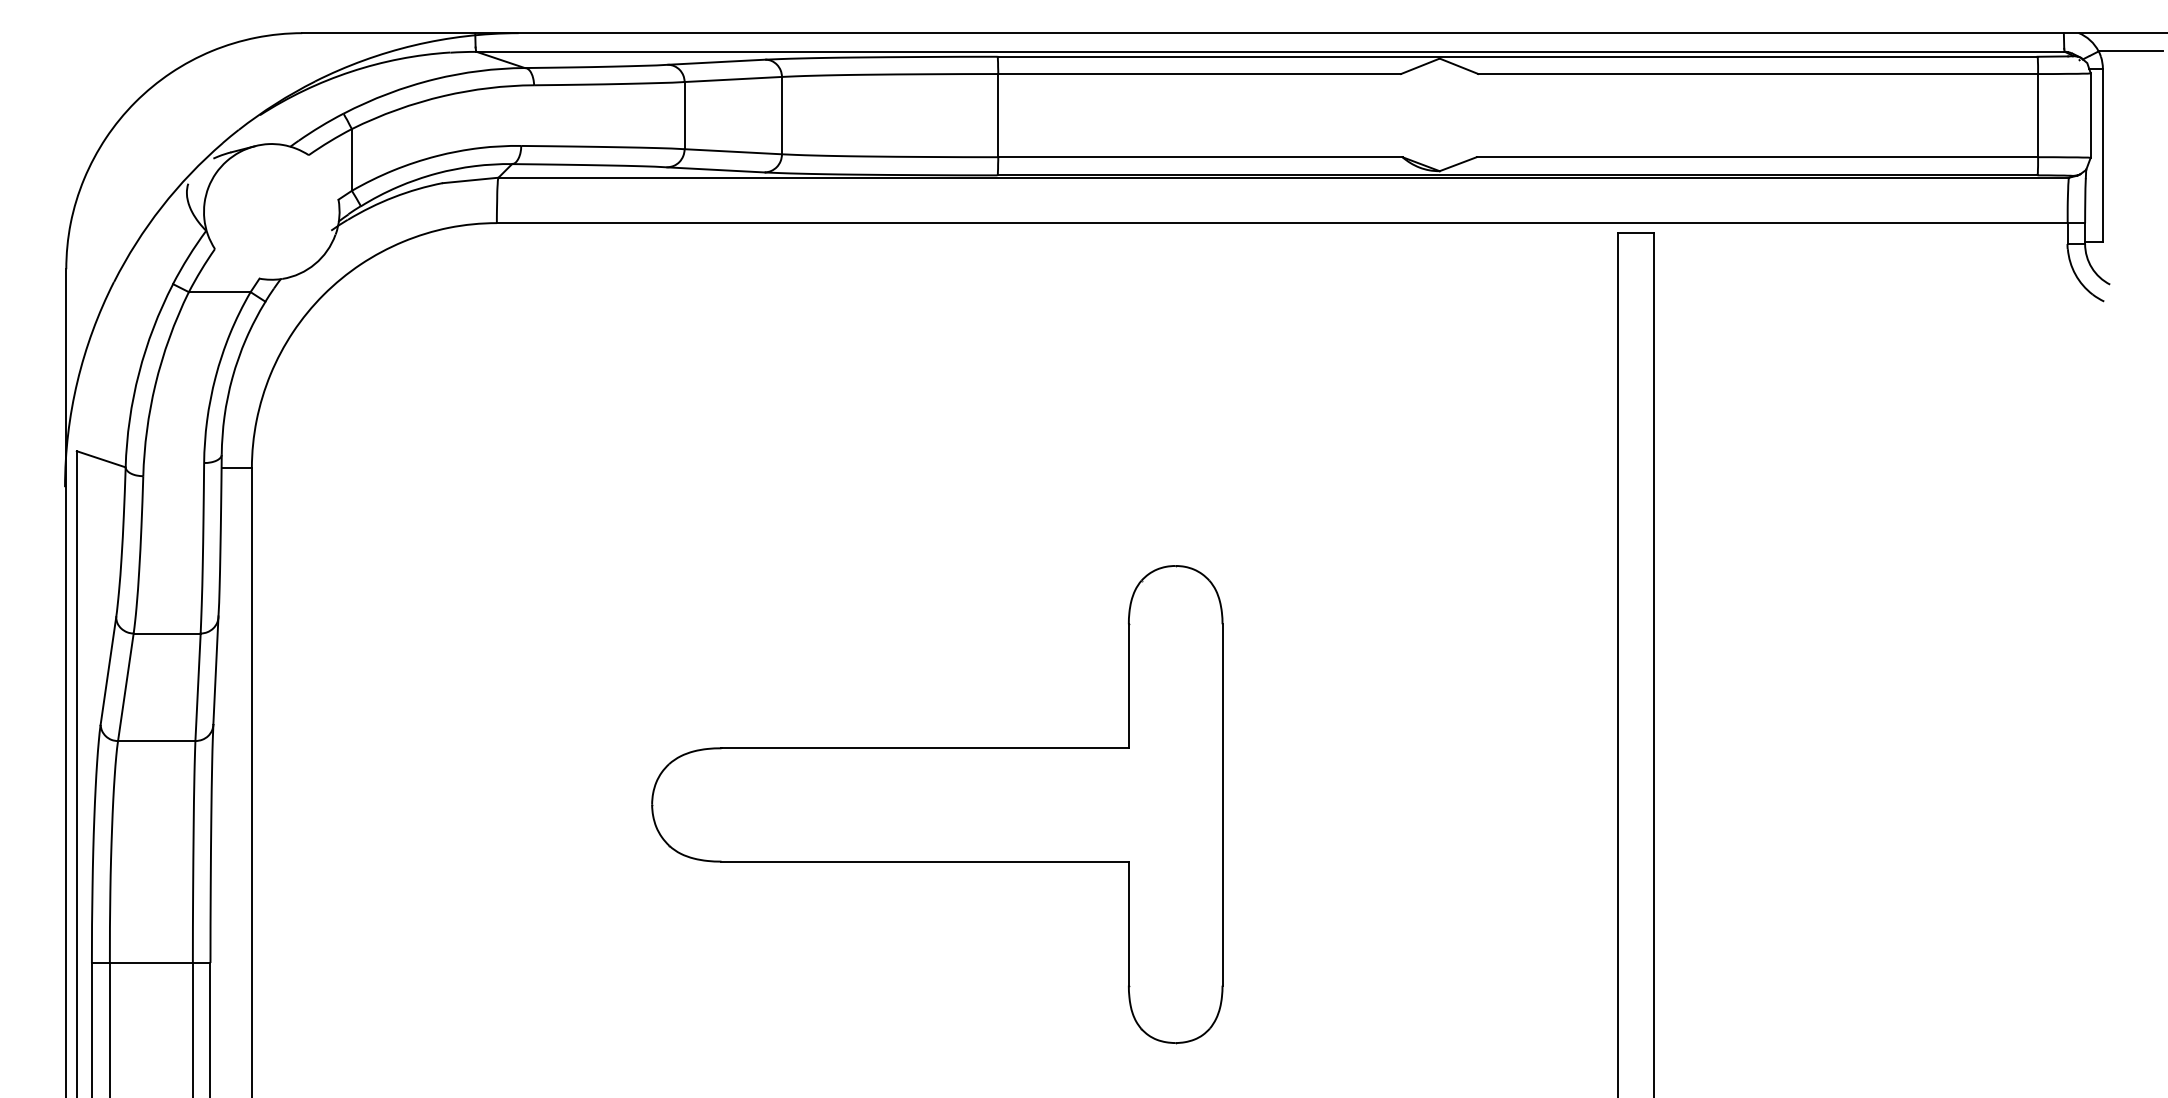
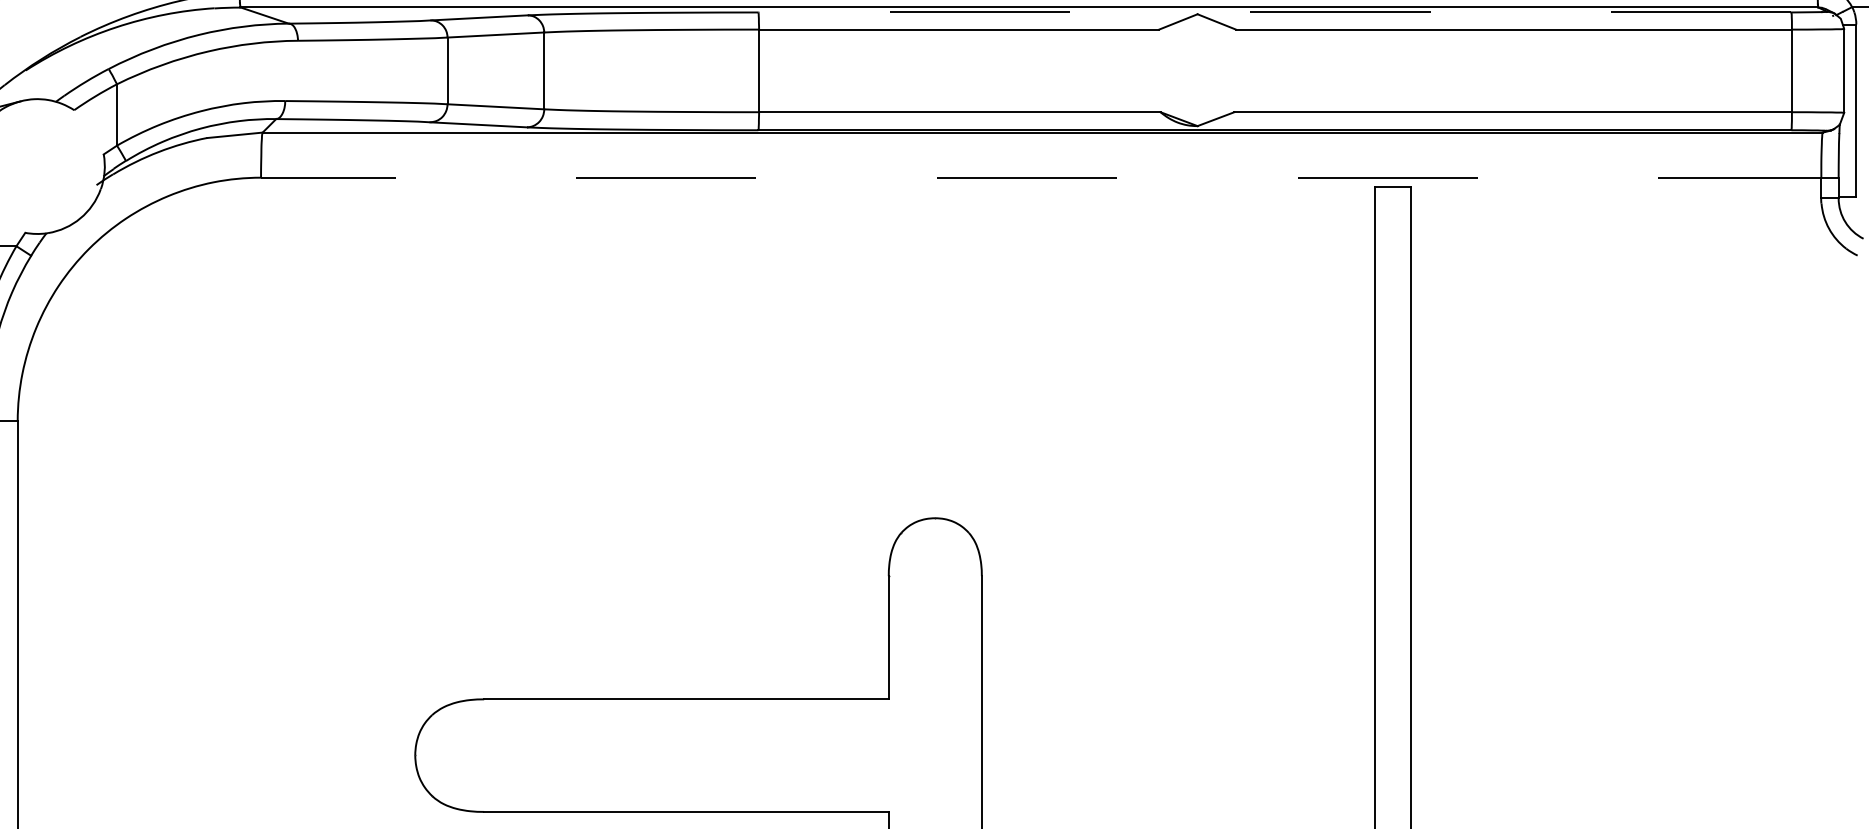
line: (1517, 56) -> (1274, 12), solid -> dashed
line: (1290, 223) -> (1049, 178), solid -> dashed

